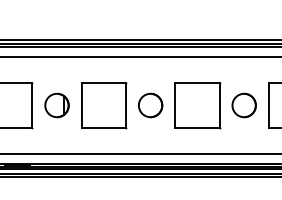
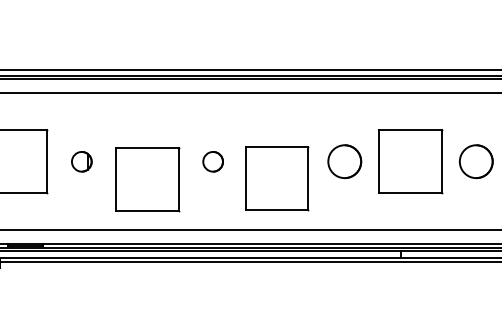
part: (56, 105) -> (81, 161), size x0.6
part: (103, 105) -> (147, 179), moved
part: (150, 105) -> (212, 161), size x0.6
part: (197, 105) -> (277, 178), moved

